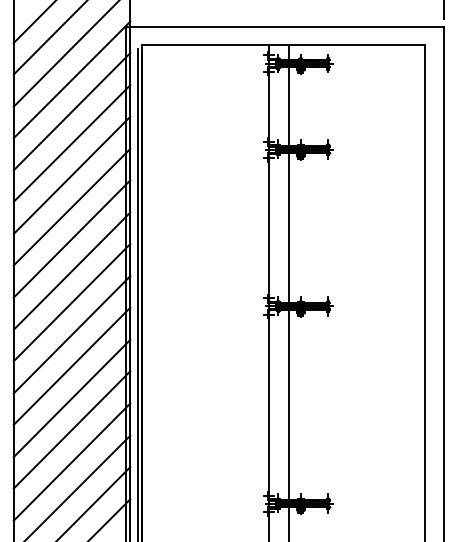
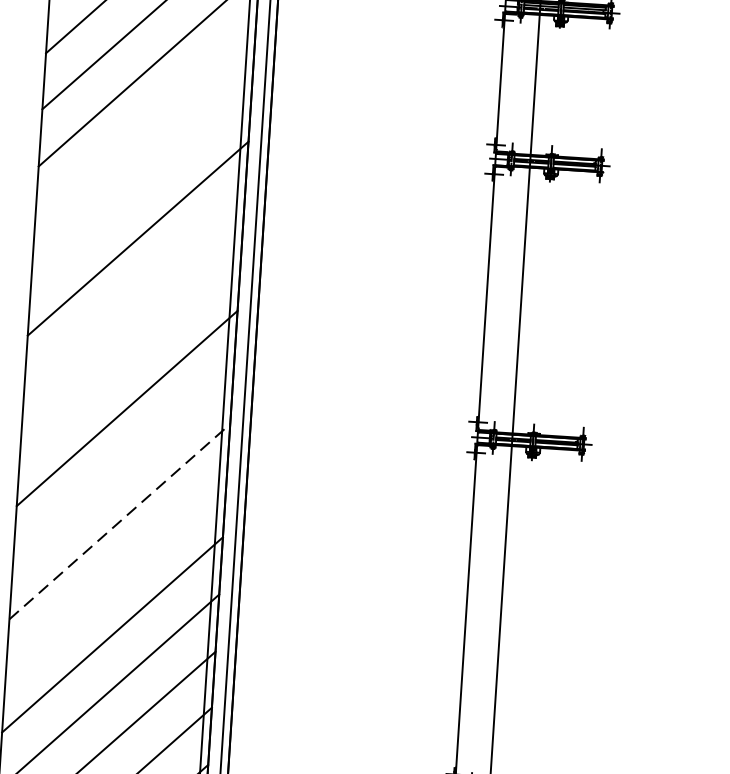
line: (71, 143) -> (144, 125), removed
line: (71, 174) -> (140, 180), removed
line: (71, 238) -> (133, 294), removed
line: (71, 270) -> (129, 351), removed
line: (71, 334) -> (122, 465), removed
line: (72, 366) -> (120, 522), solid -> dashed
line: (71, 398) -> (115, 578), removed

